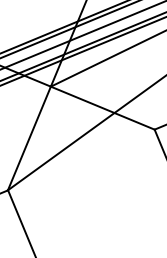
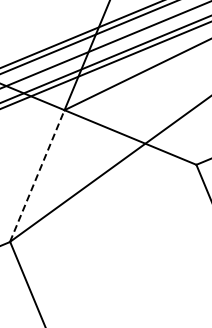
line: (29, 138) -> (37, 175), solid -> dashed

